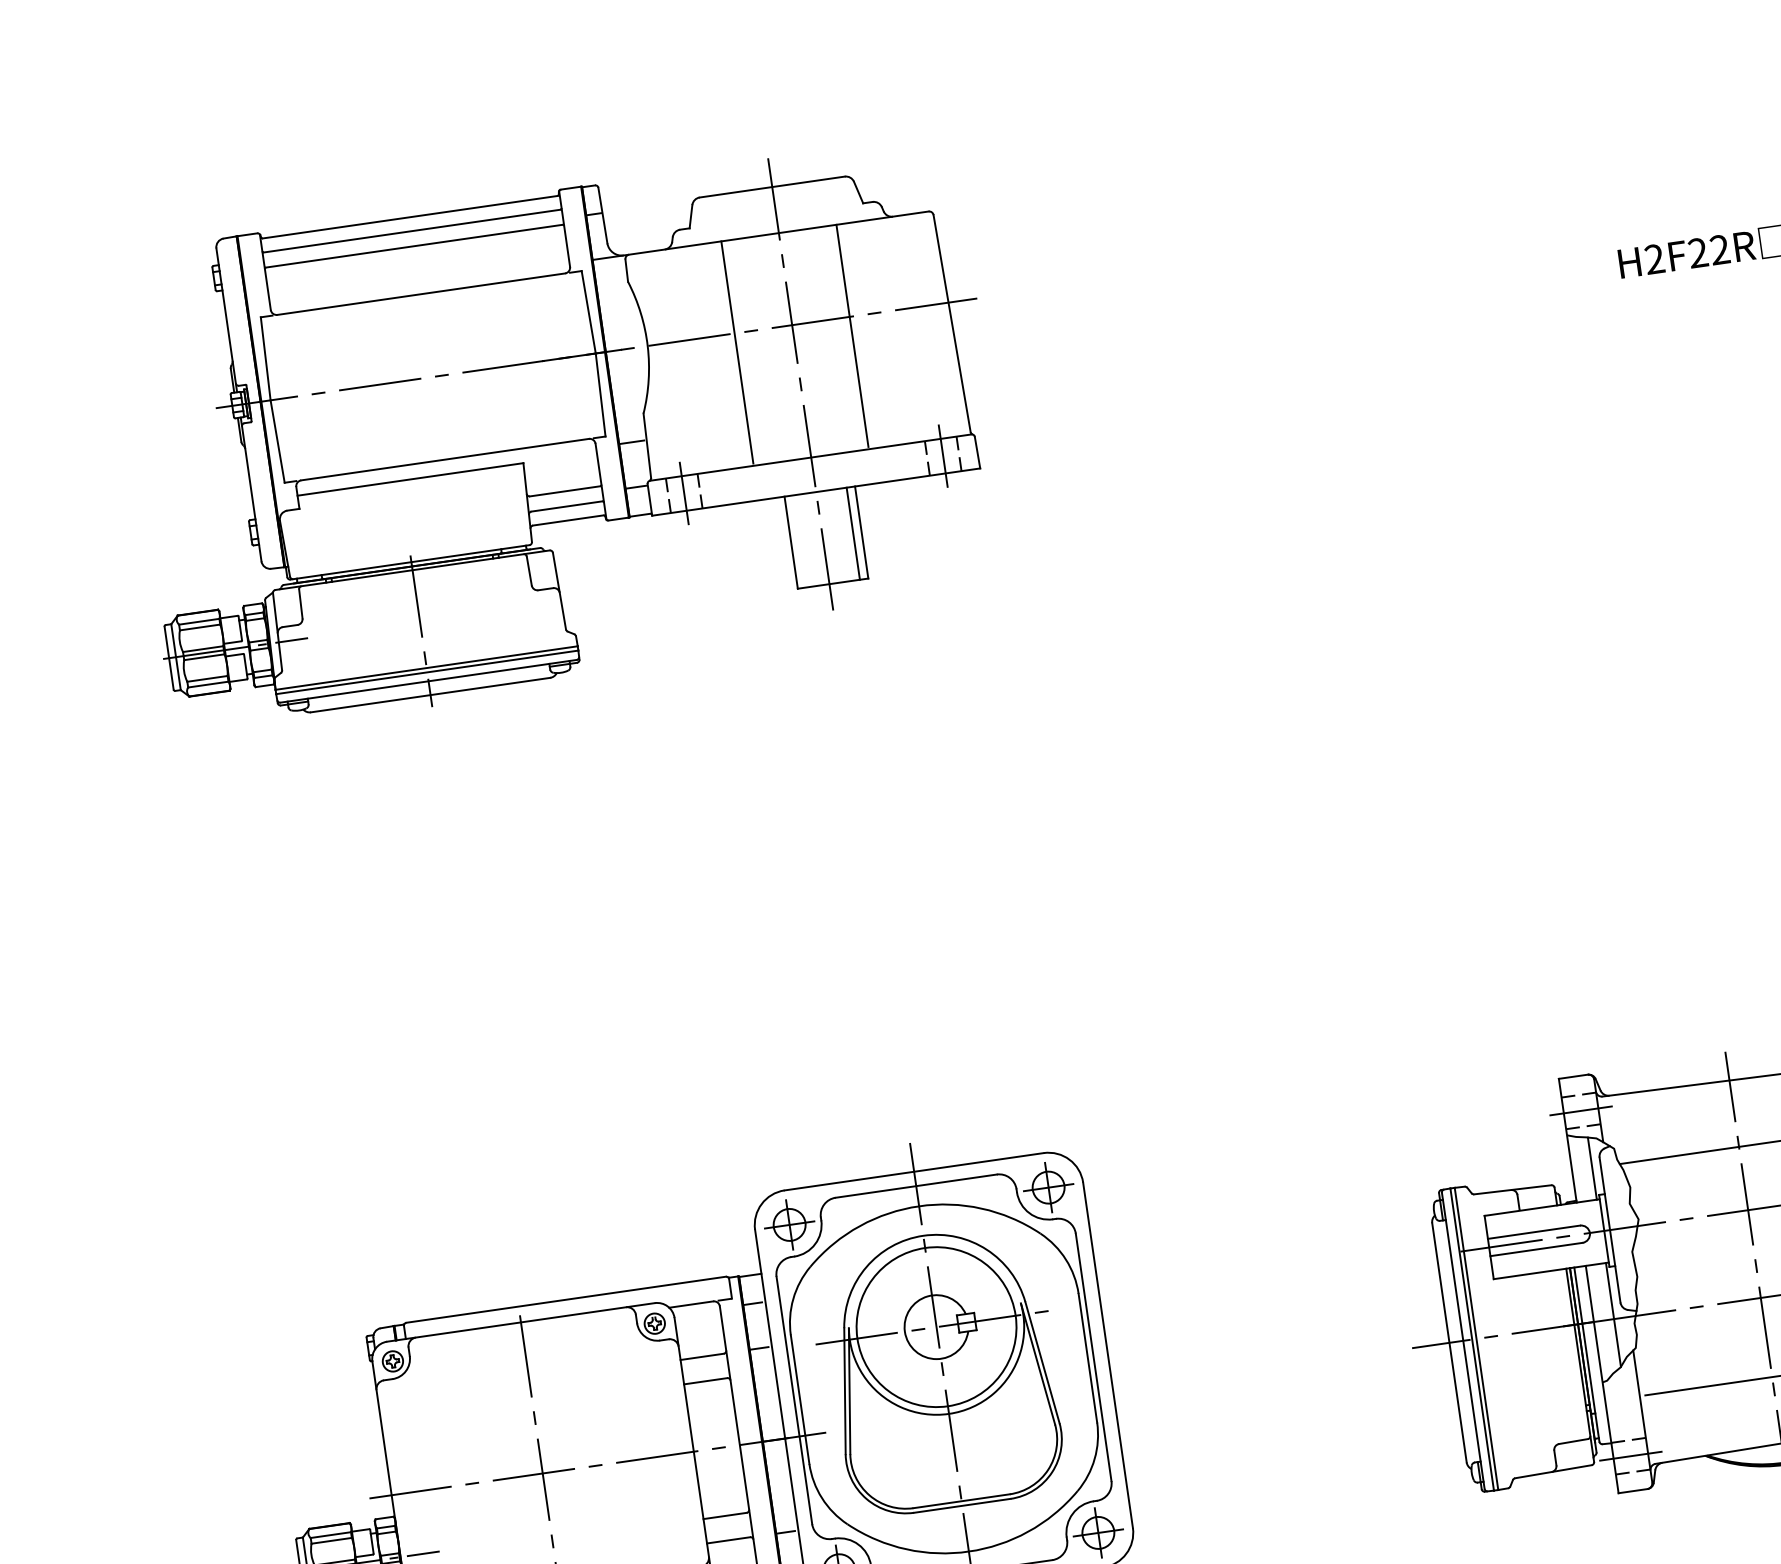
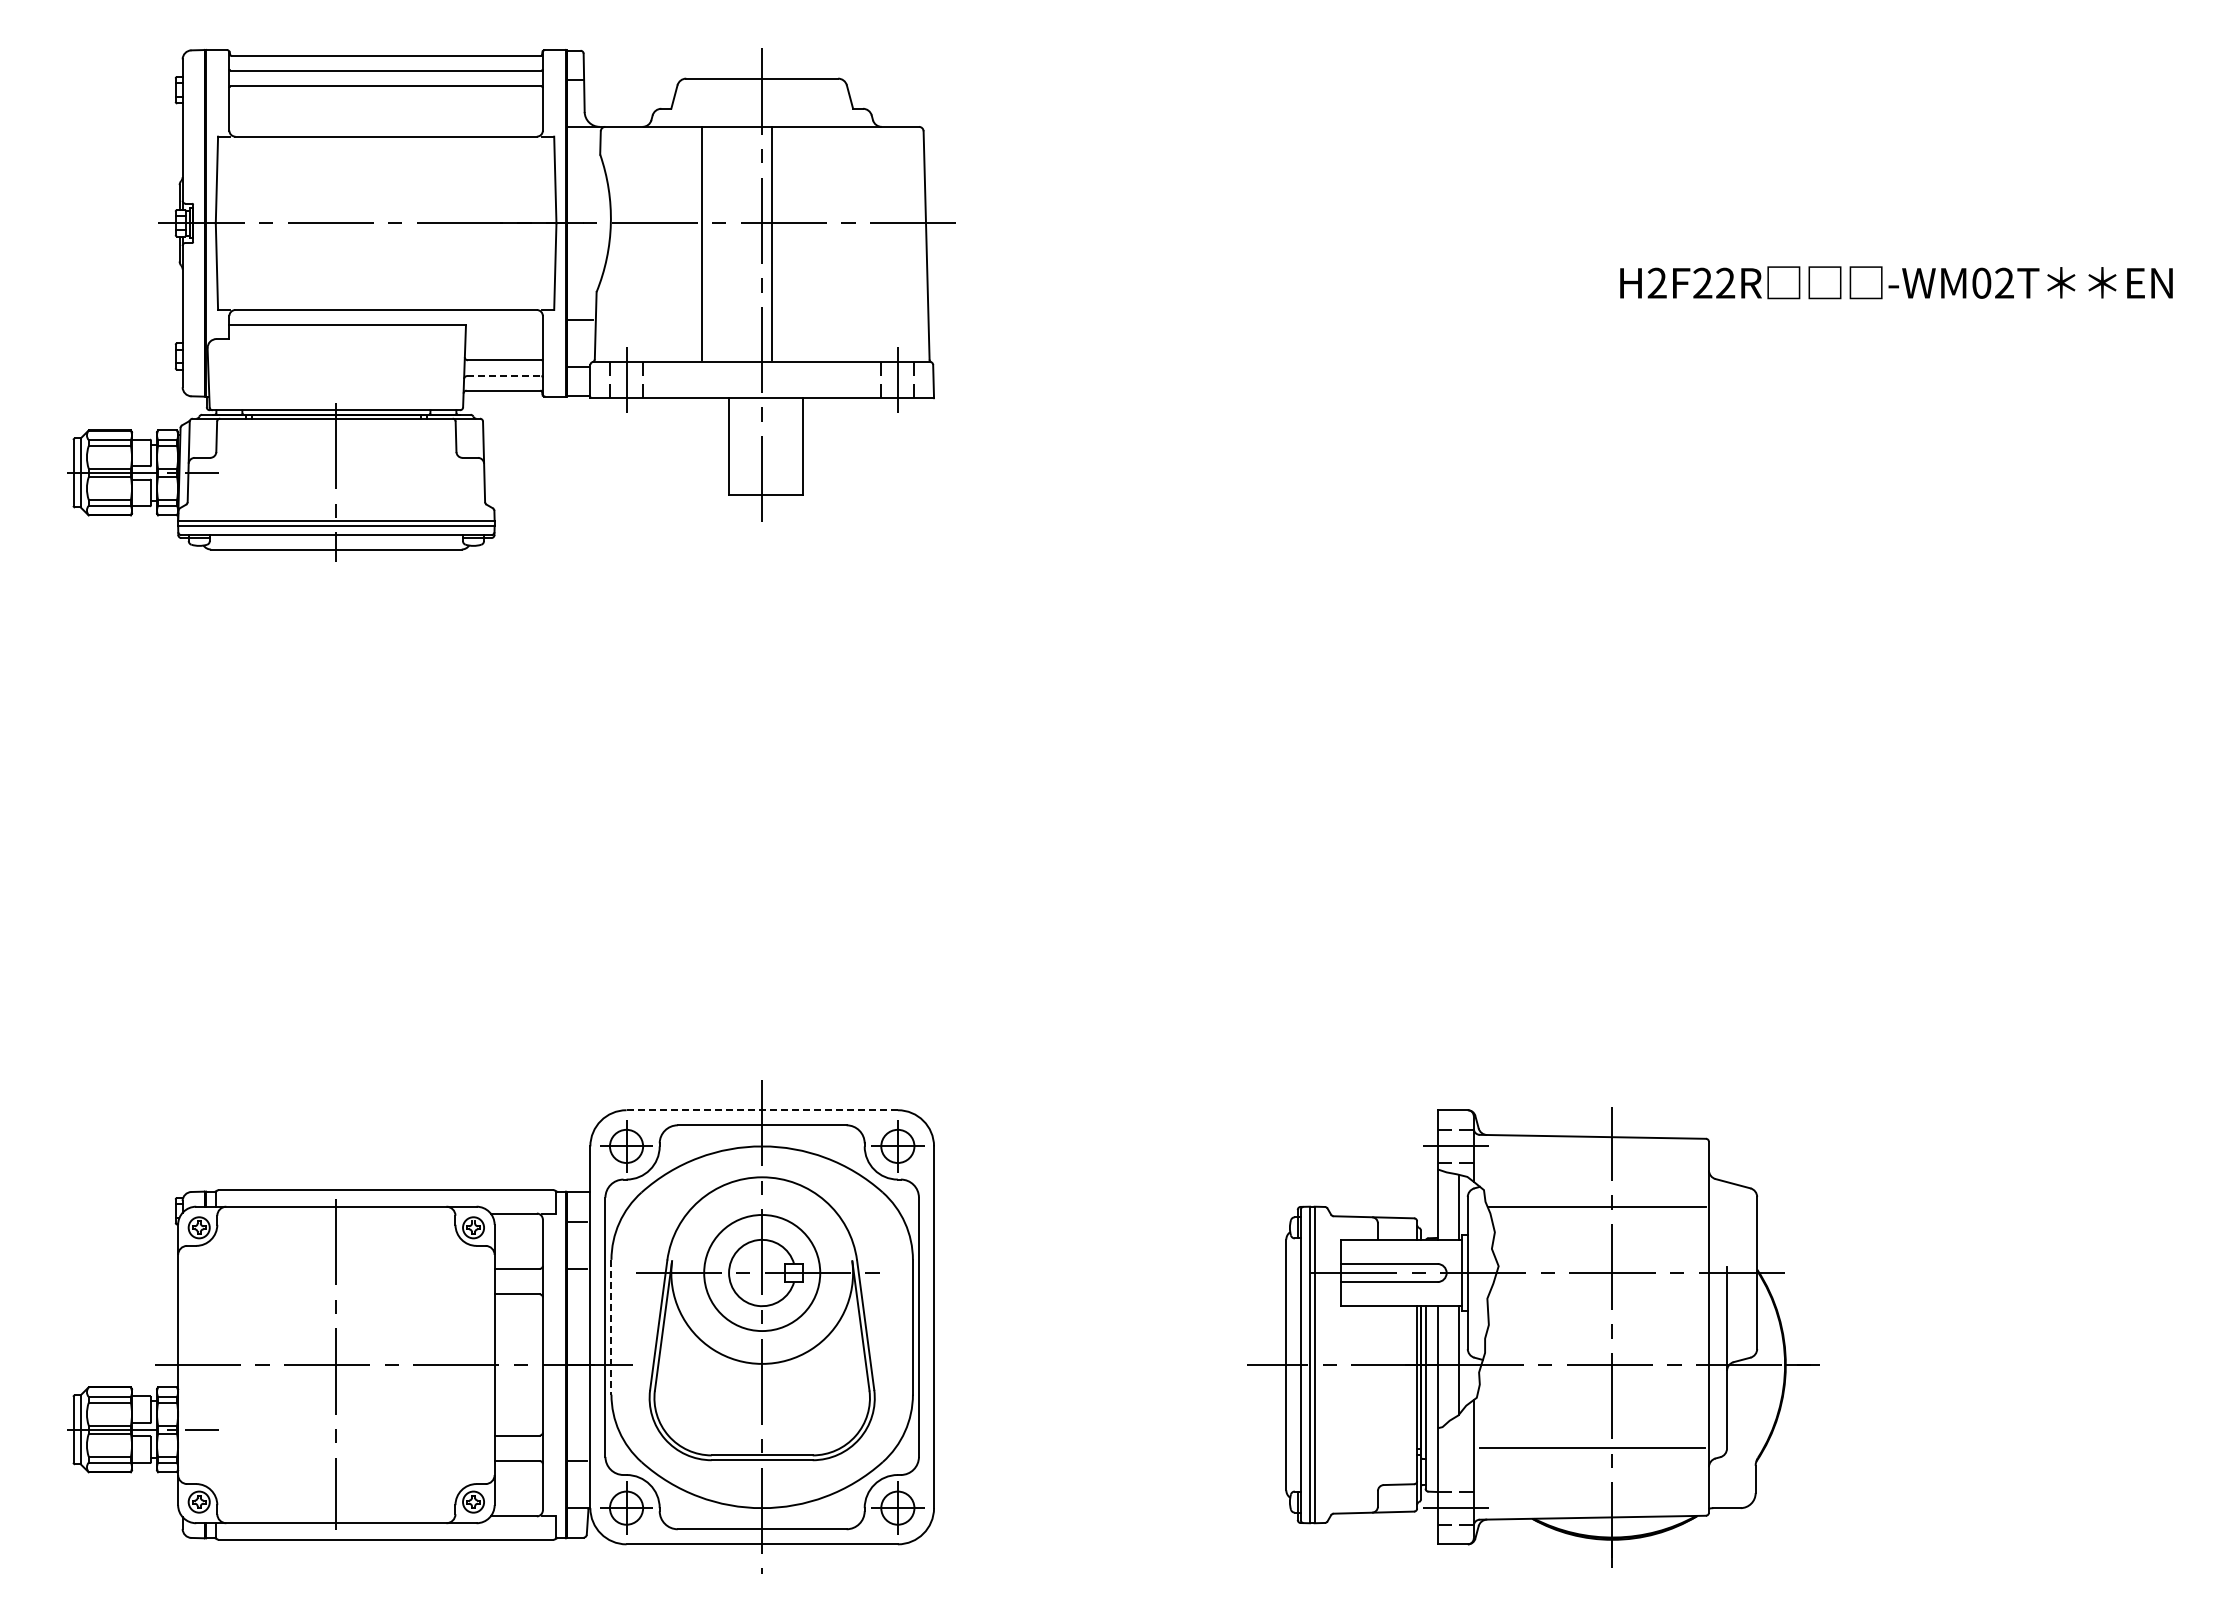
line: (852, 335) -> (771, 242), moved
line: (567, 506) -> (504, 376), solid -> dashed
line: (853, 533) -> (794, 446), removed
line: (914, 1171) -> (762, 1110), solid -> dashed
circle: (936, 1326) -> (762, 1272), size x0.7
line: (800, 1399) -> (611, 1327), solid -> dashed

